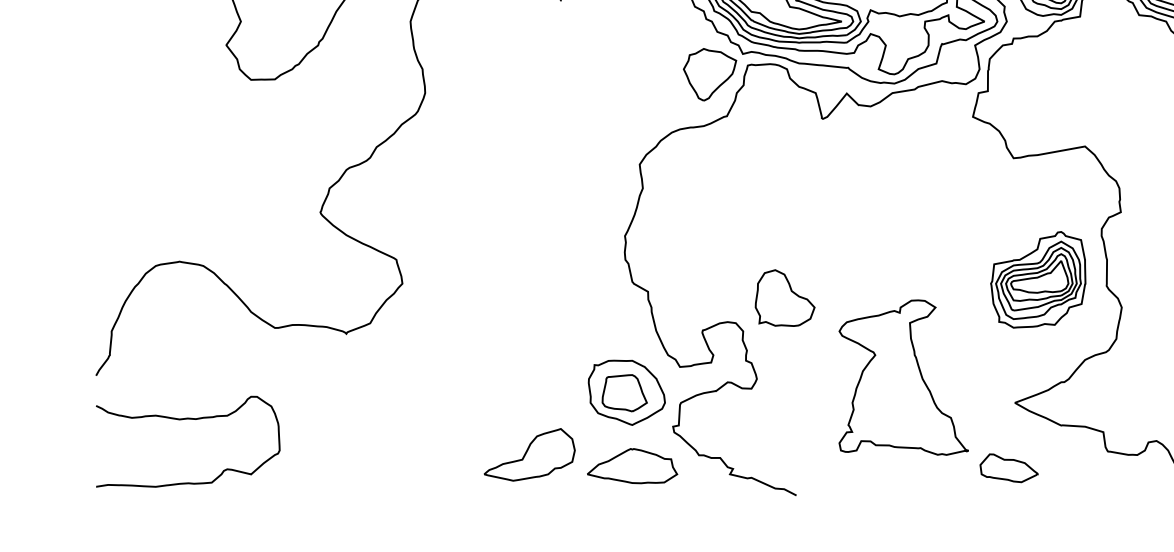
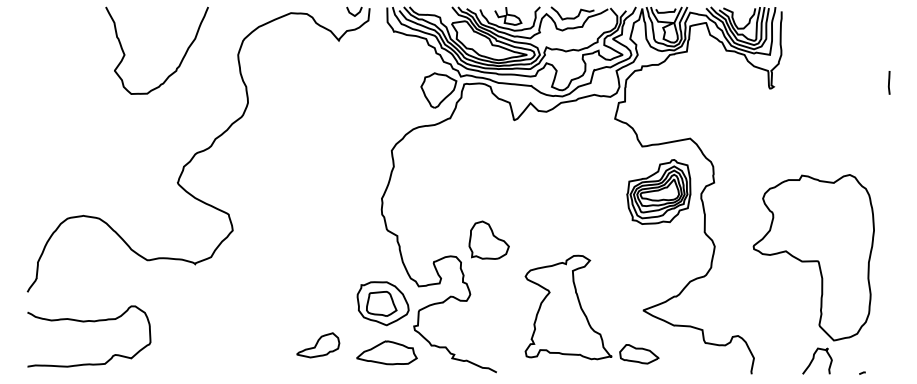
part: (1037, 279) -> (658, 191), moved
part: (903, 377) -> (568, 307), moved
part: (530, 455) -> (318, 345), size x0.7

